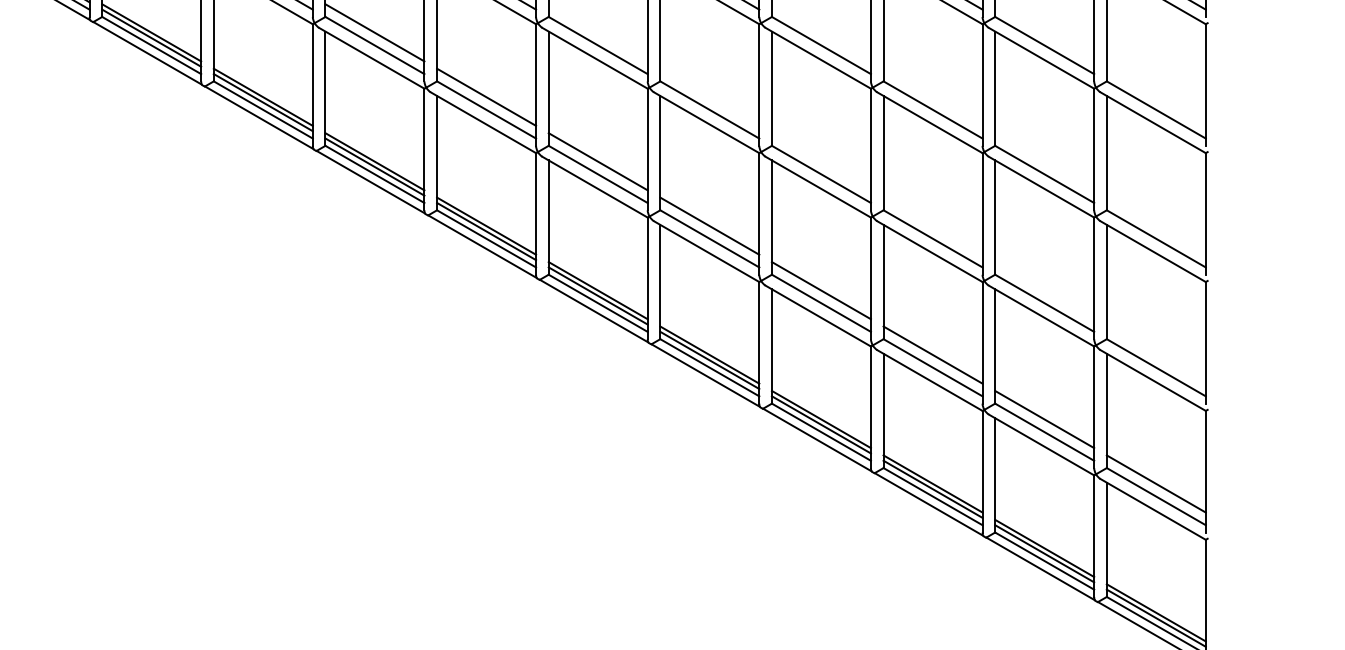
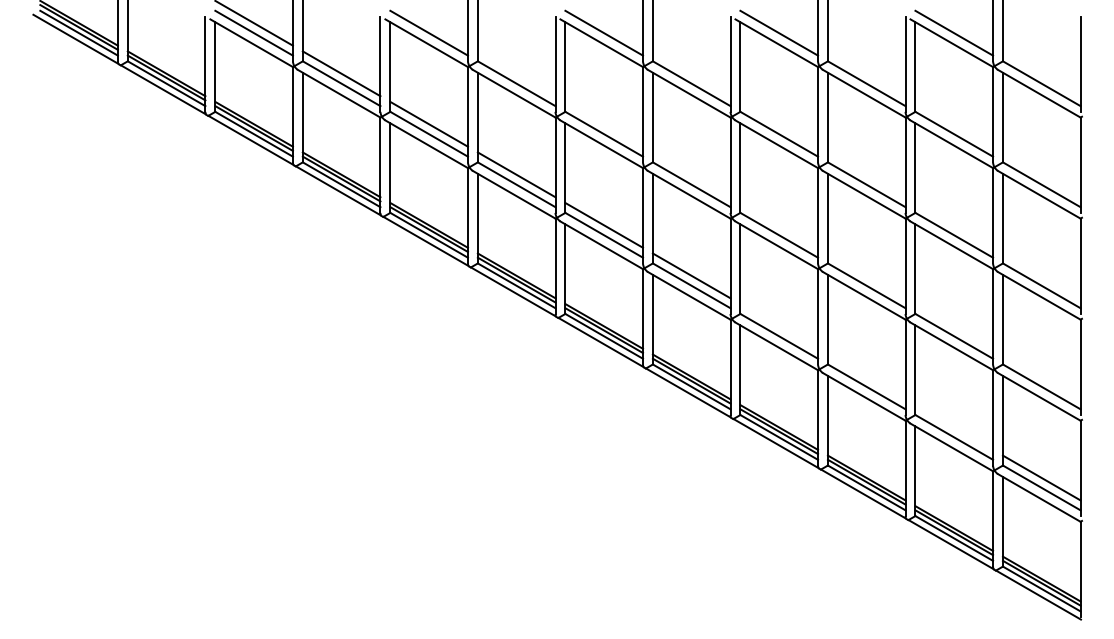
line: (821, 290) -> (779, 326), removed
line: (932, 354) -> (866, 376), removed
line: (1045, 419) -> (954, 427), removed

